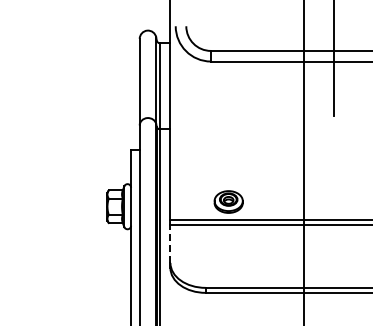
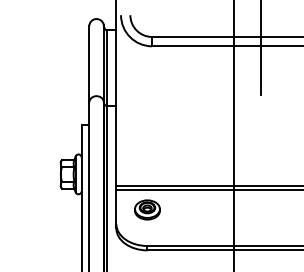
part: (228, 201) -> (147, 209), moved
line: (170, 243) -> (116, 206), dashed -> solid

